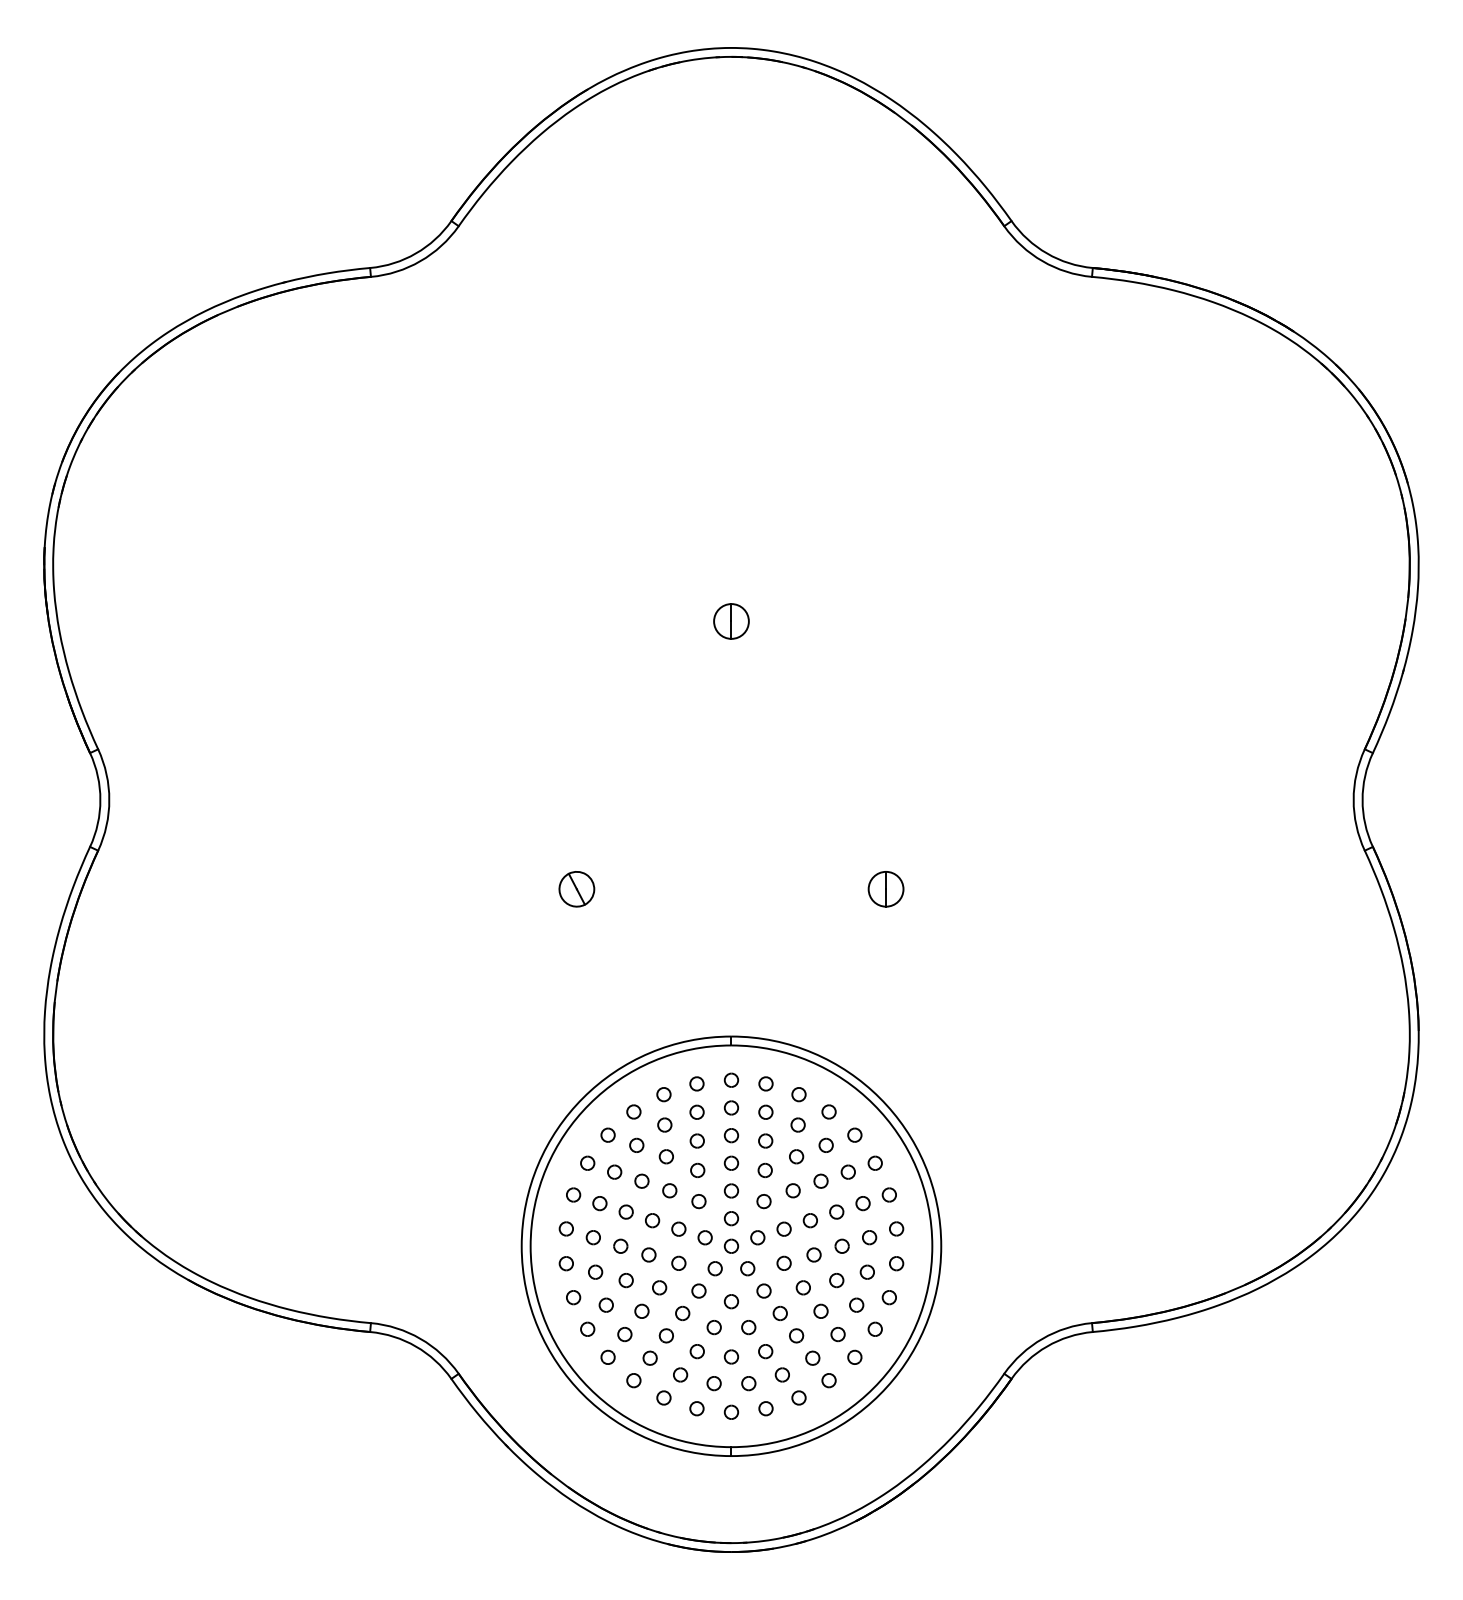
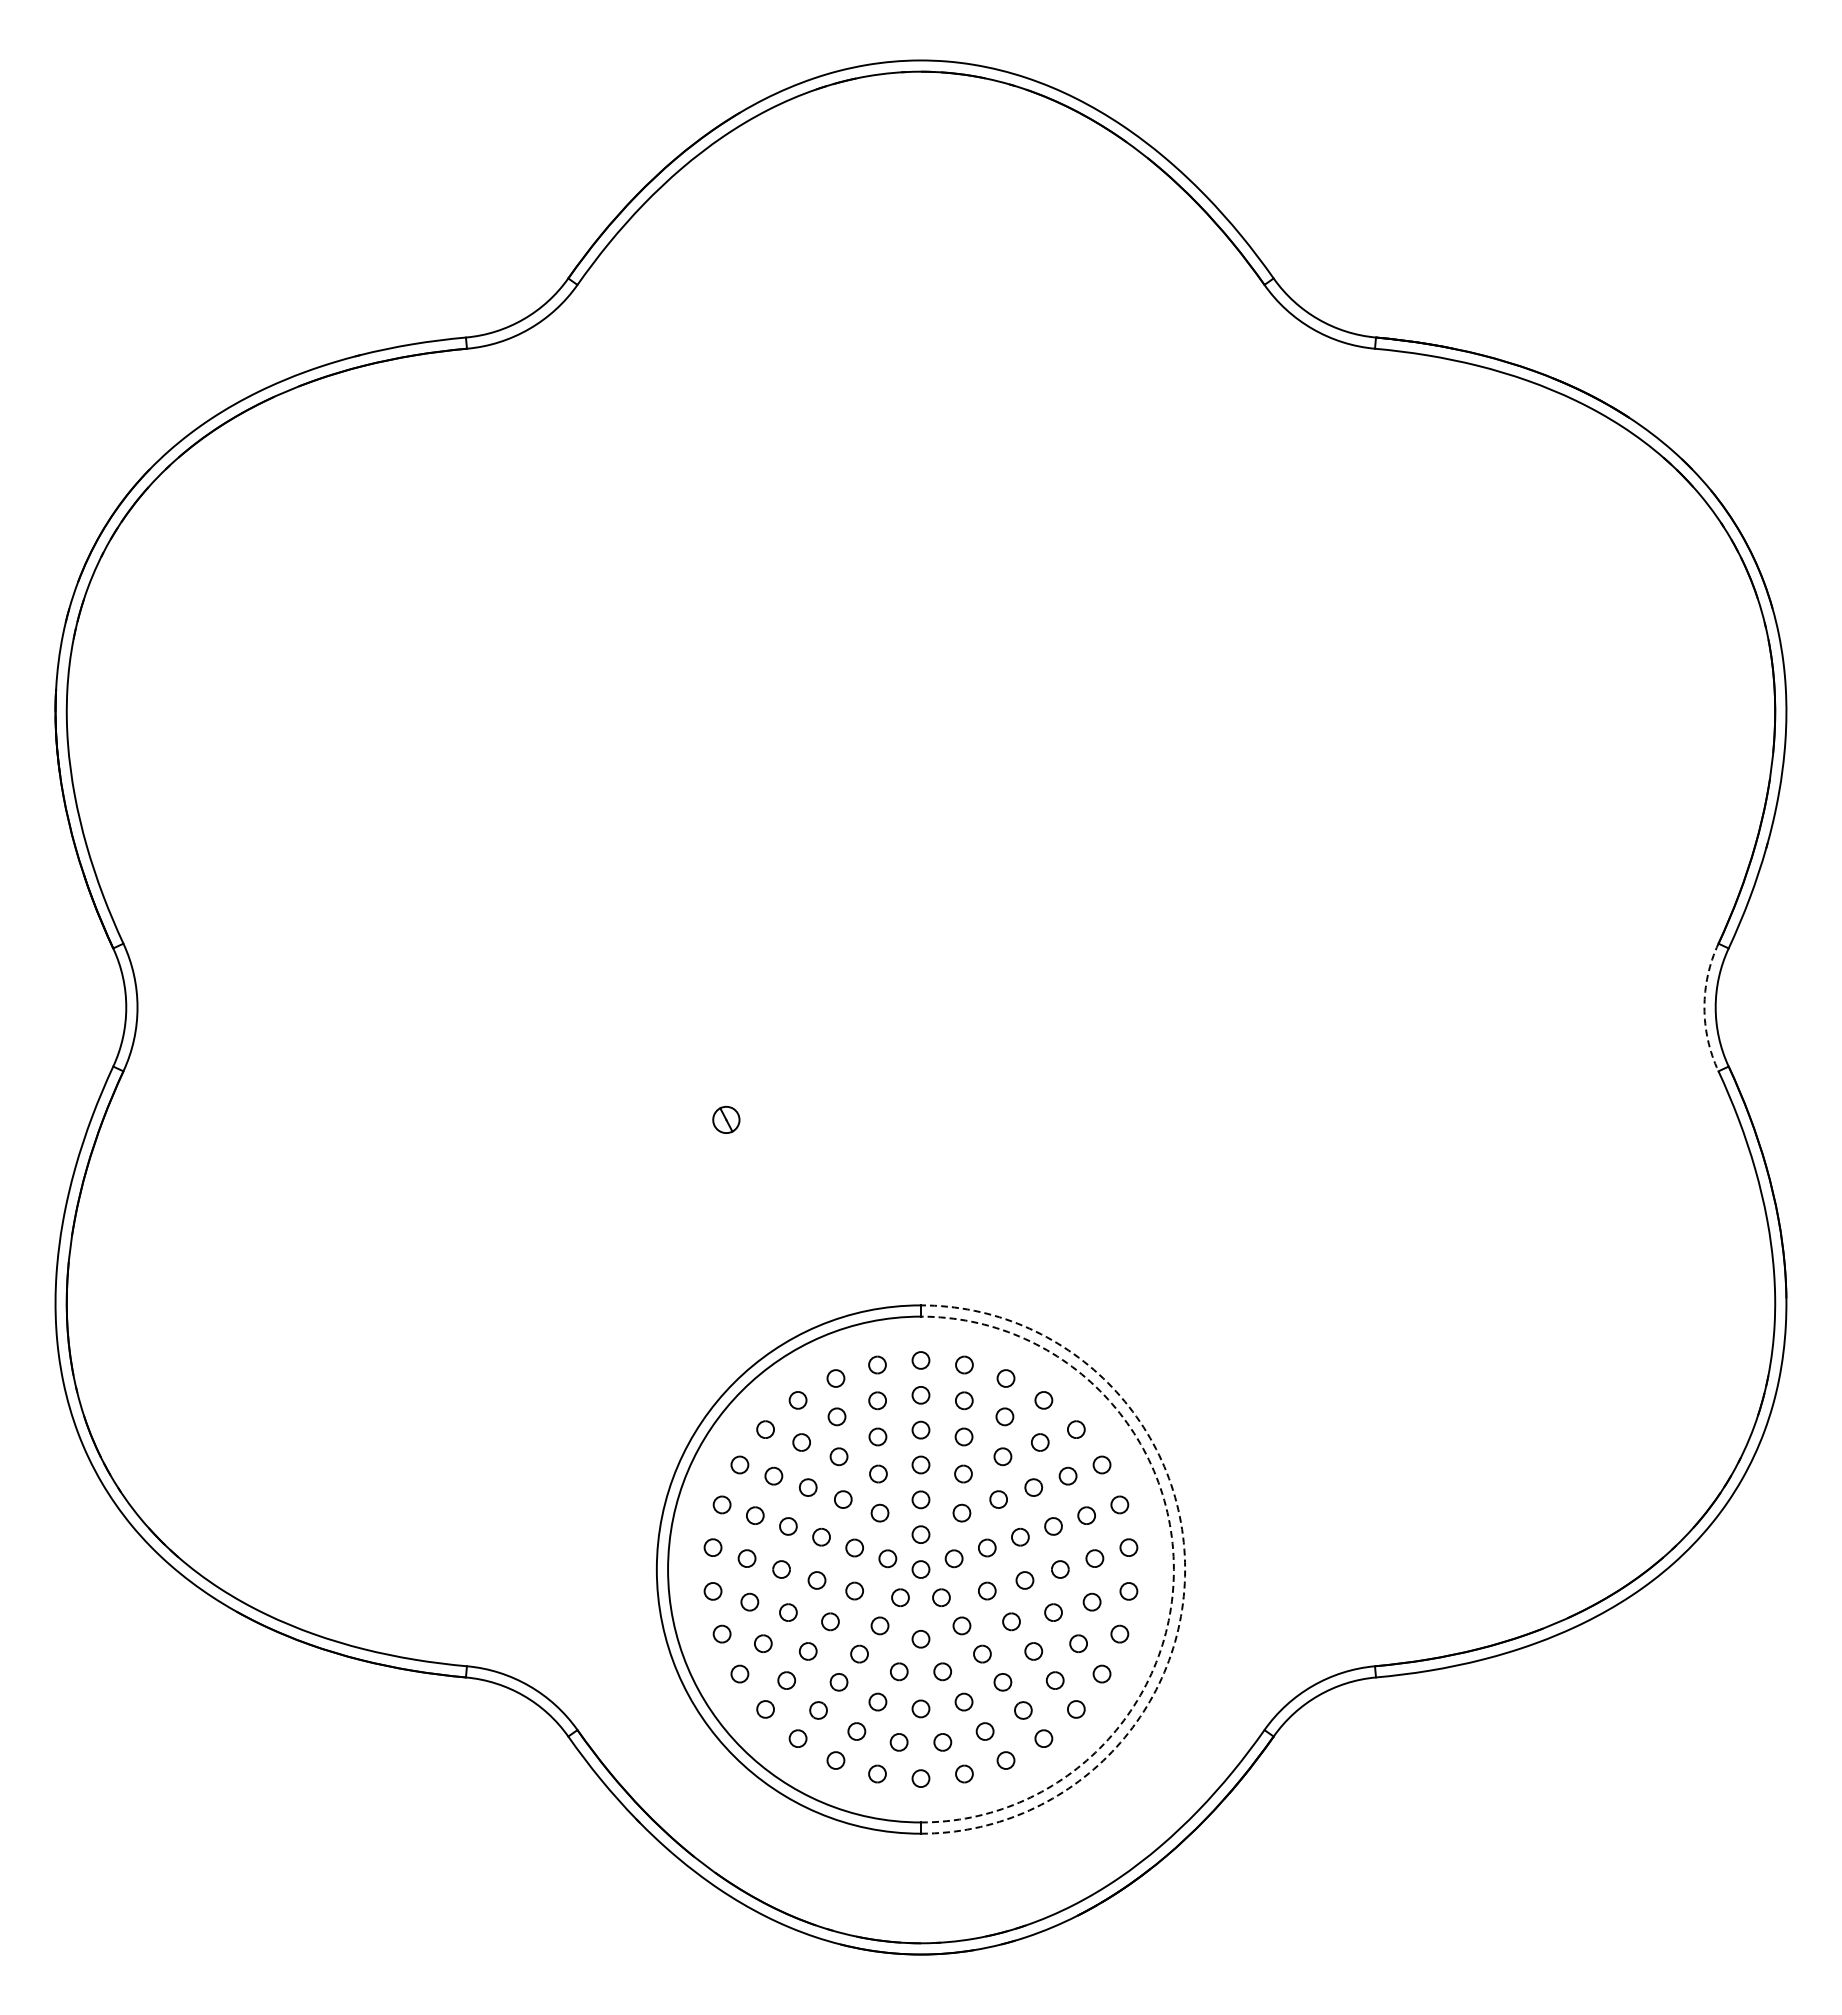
part: (731, 621) -> (920, 782), removed
arc: (1353, 800) -> (1704, 1007), solid -> dashed
part: (577, 888) -> (726, 1119), size x0.6
part: (885, 888) -> (1115, 1119), removed
arc: (932, 1246) -> (1173, 1569), solid -> dashed
arc: (941, 1246) -> (1185, 1569), solid -> dashed

